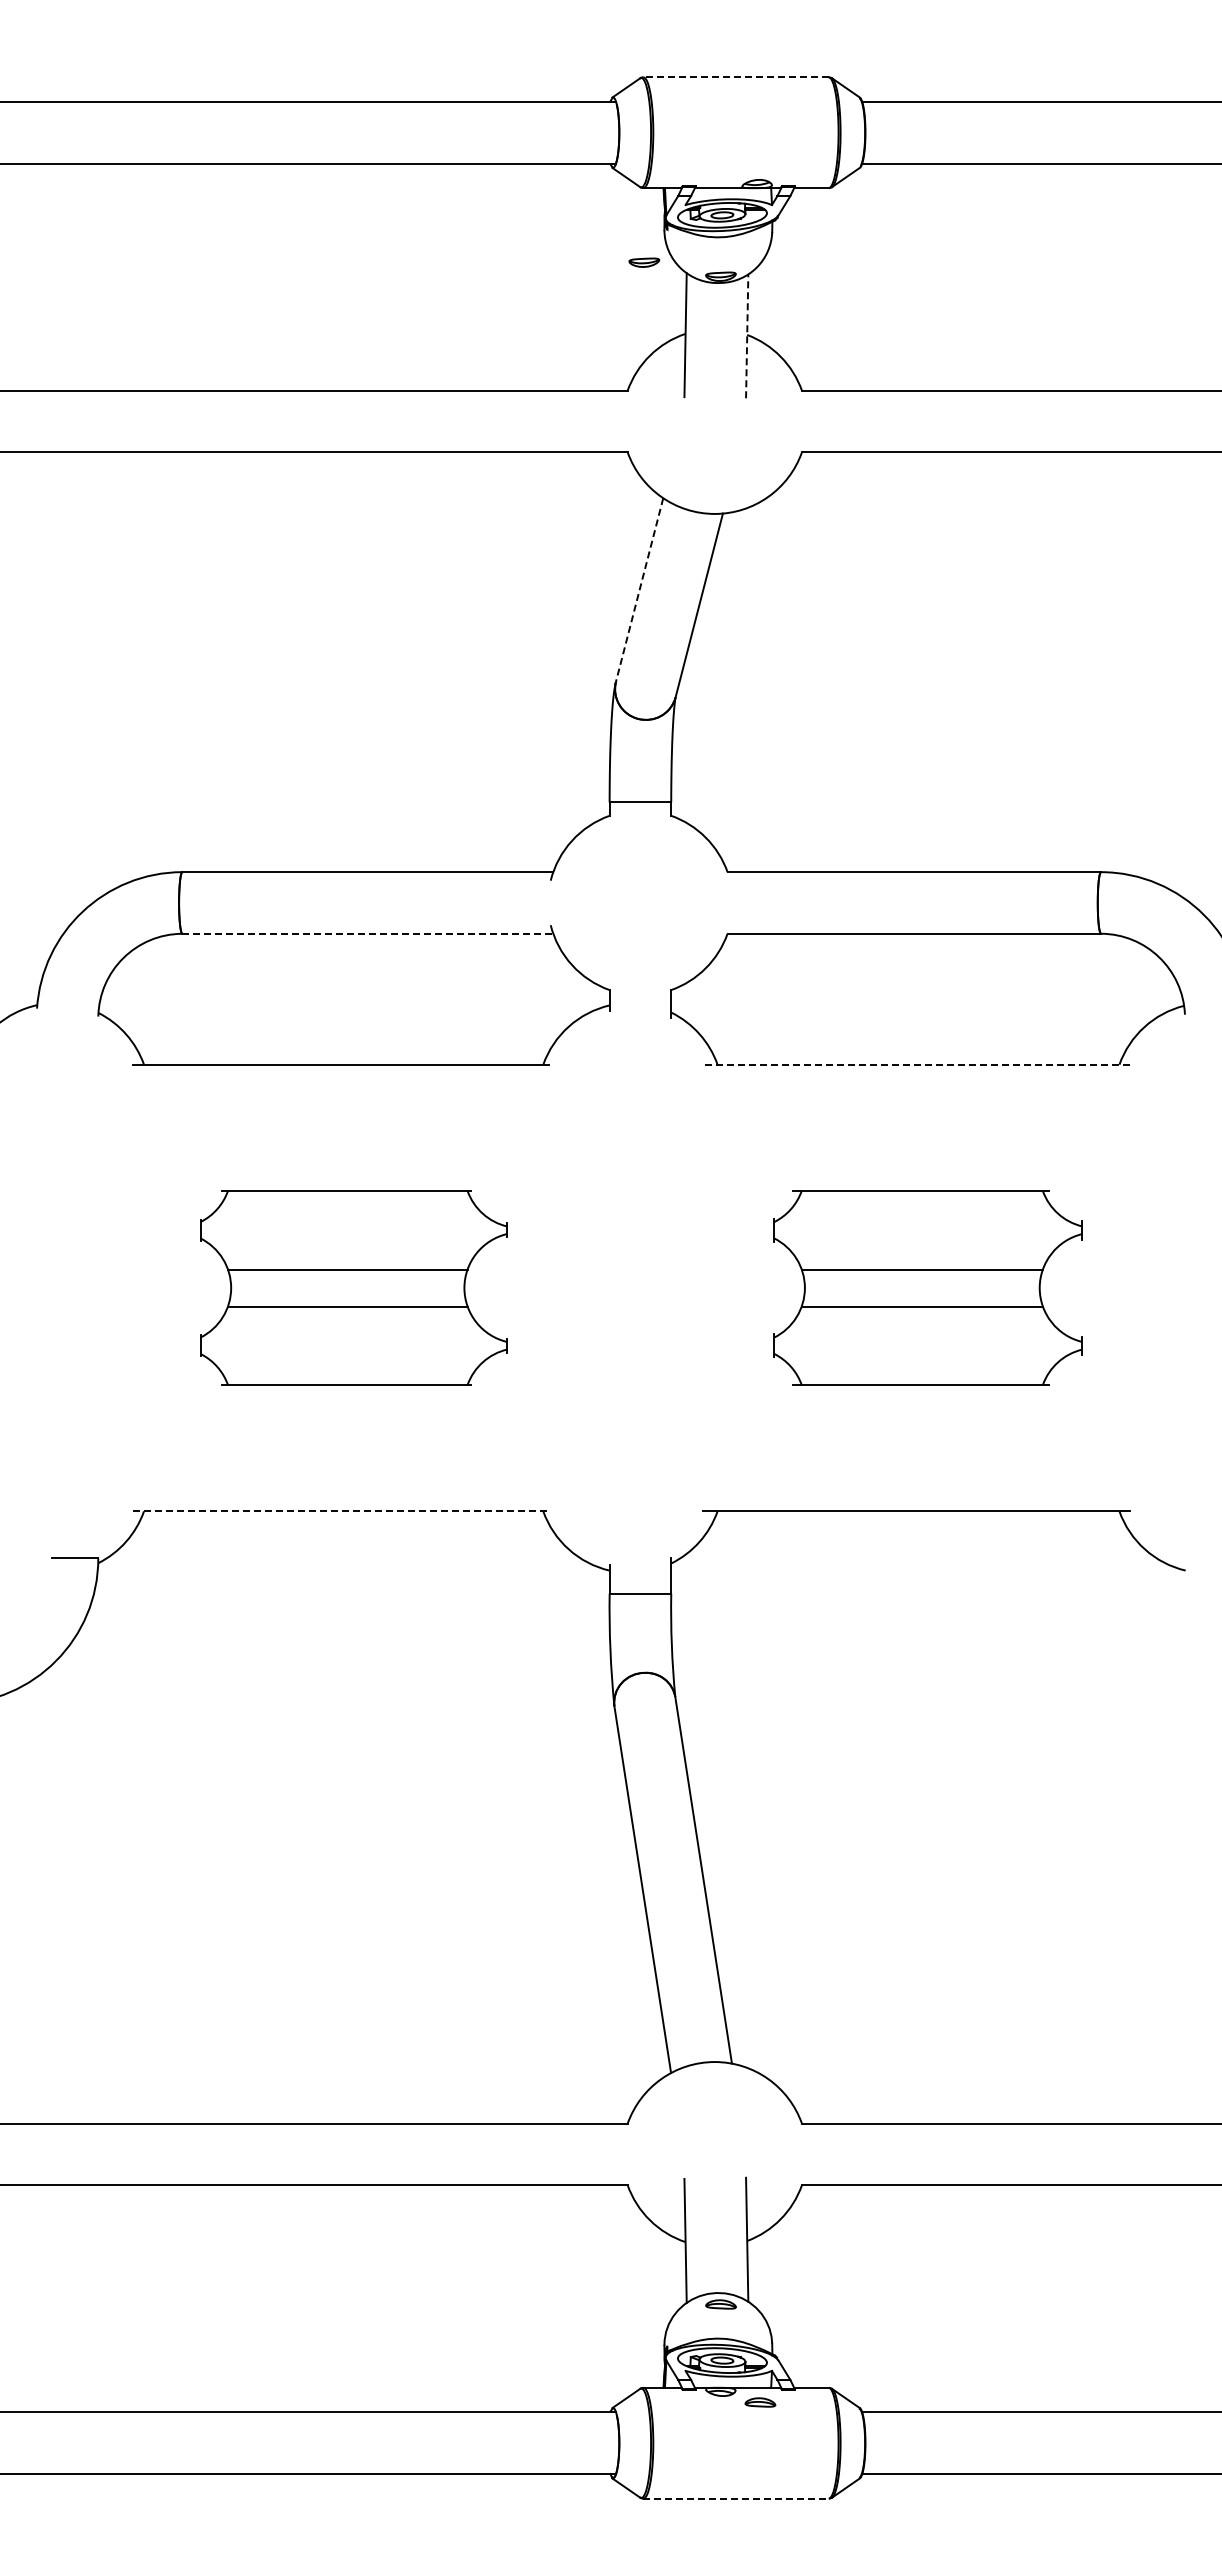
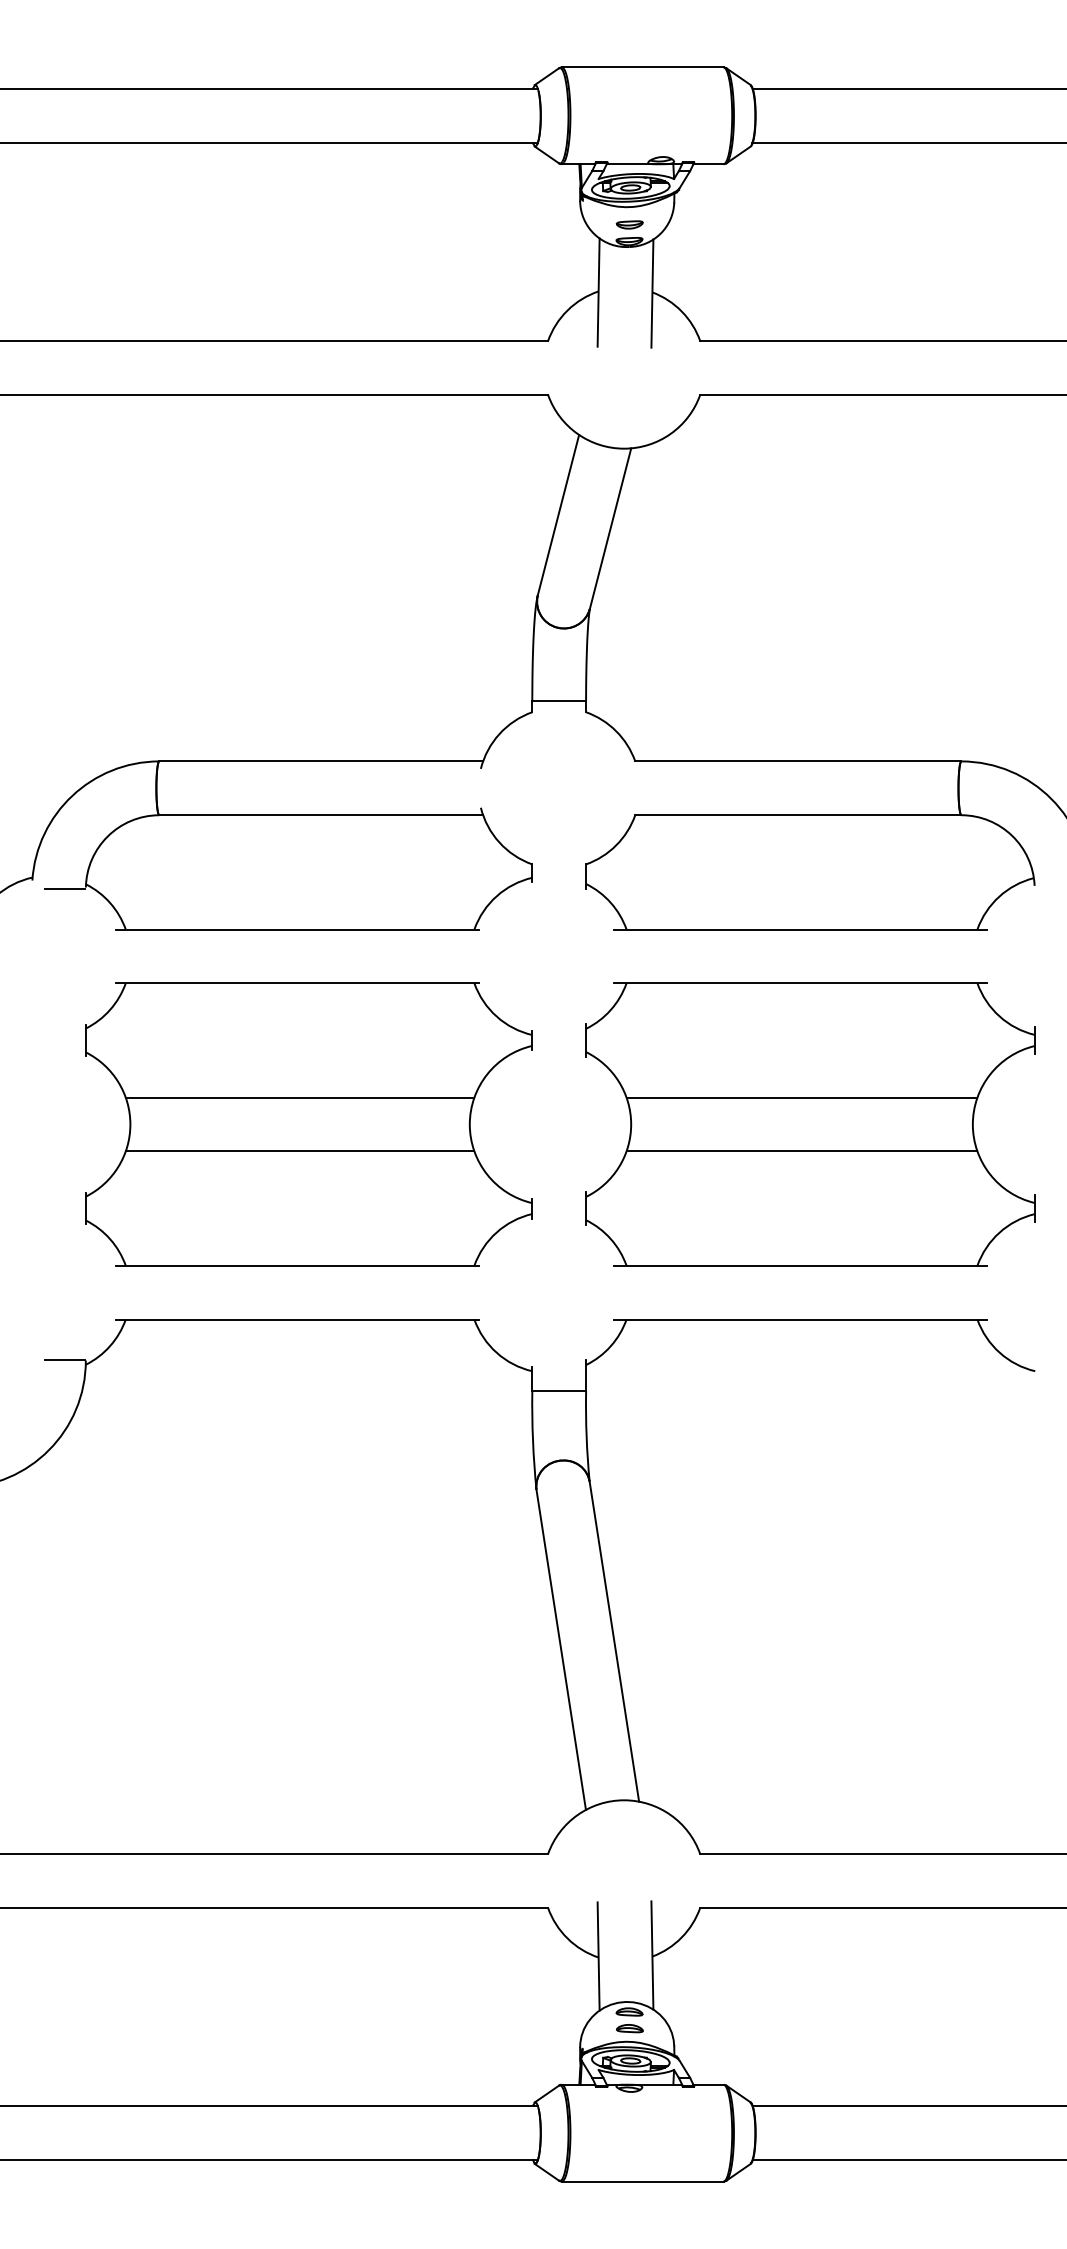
line: (736, 77) -> (643, 67), dashed -> solid
part: (644, 262) -> (629, 224), moved
line: (747, 335) -> (652, 292), dashed -> solid
line: (639, 590) -> (558, 515), dashed -> solid
line: (368, 933) -> (321, 814), dashed -> solid
line: (74, 1018) -> (65, 889), added
line: (916, 1064) -> (800, 929), dashed -> solid
part: (353, 1287) -> (308, 1124), size x1.67
part: (927, 1287) -> (809, 1124), size x1.67
line: (341, 1511) -> (298, 1319), dashed -> solid
part: (760, 2402) -> (629, 2028), moved
line: (736, 2498) -> (643, 2181), dashed -> solid

